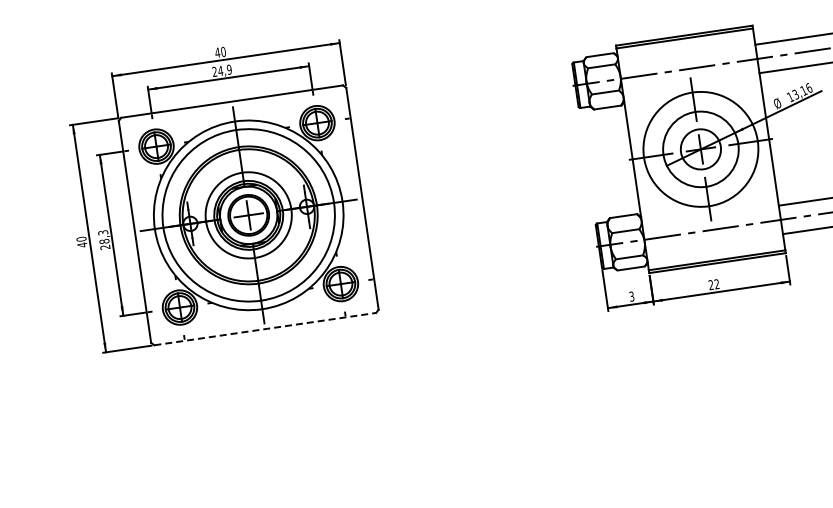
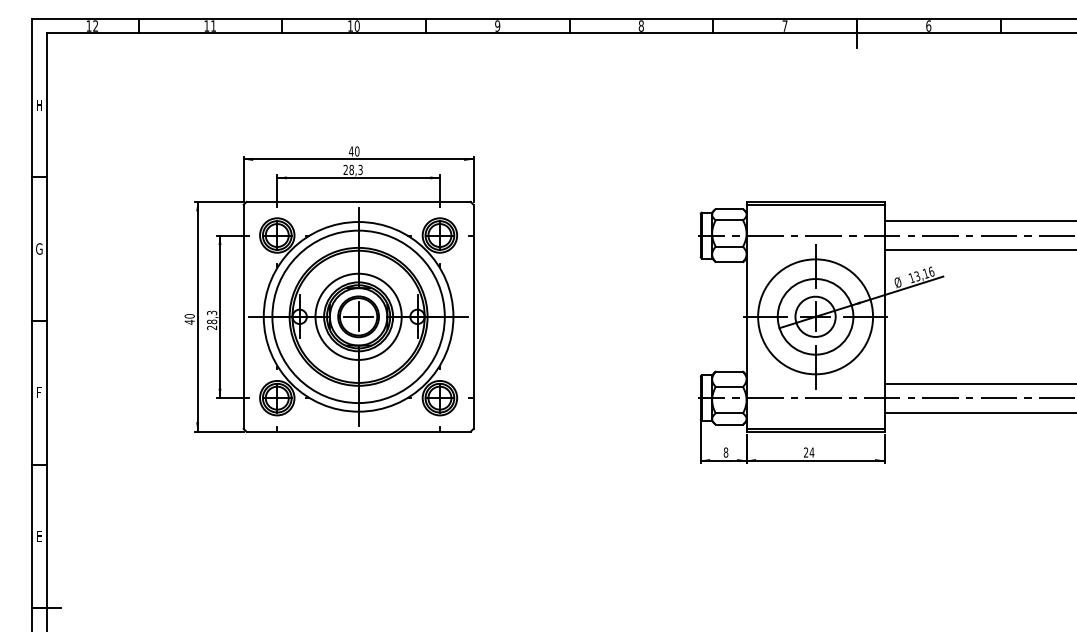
text: (224, 70) -> (355, 169), 24,9 -> 28,3
text: (716, 284) -> (811, 452), 22 -> 24
text: (631, 296) -> (725, 452), 3 -> 8
line: (266, 328) -> (359, 431), dashed -> solid

